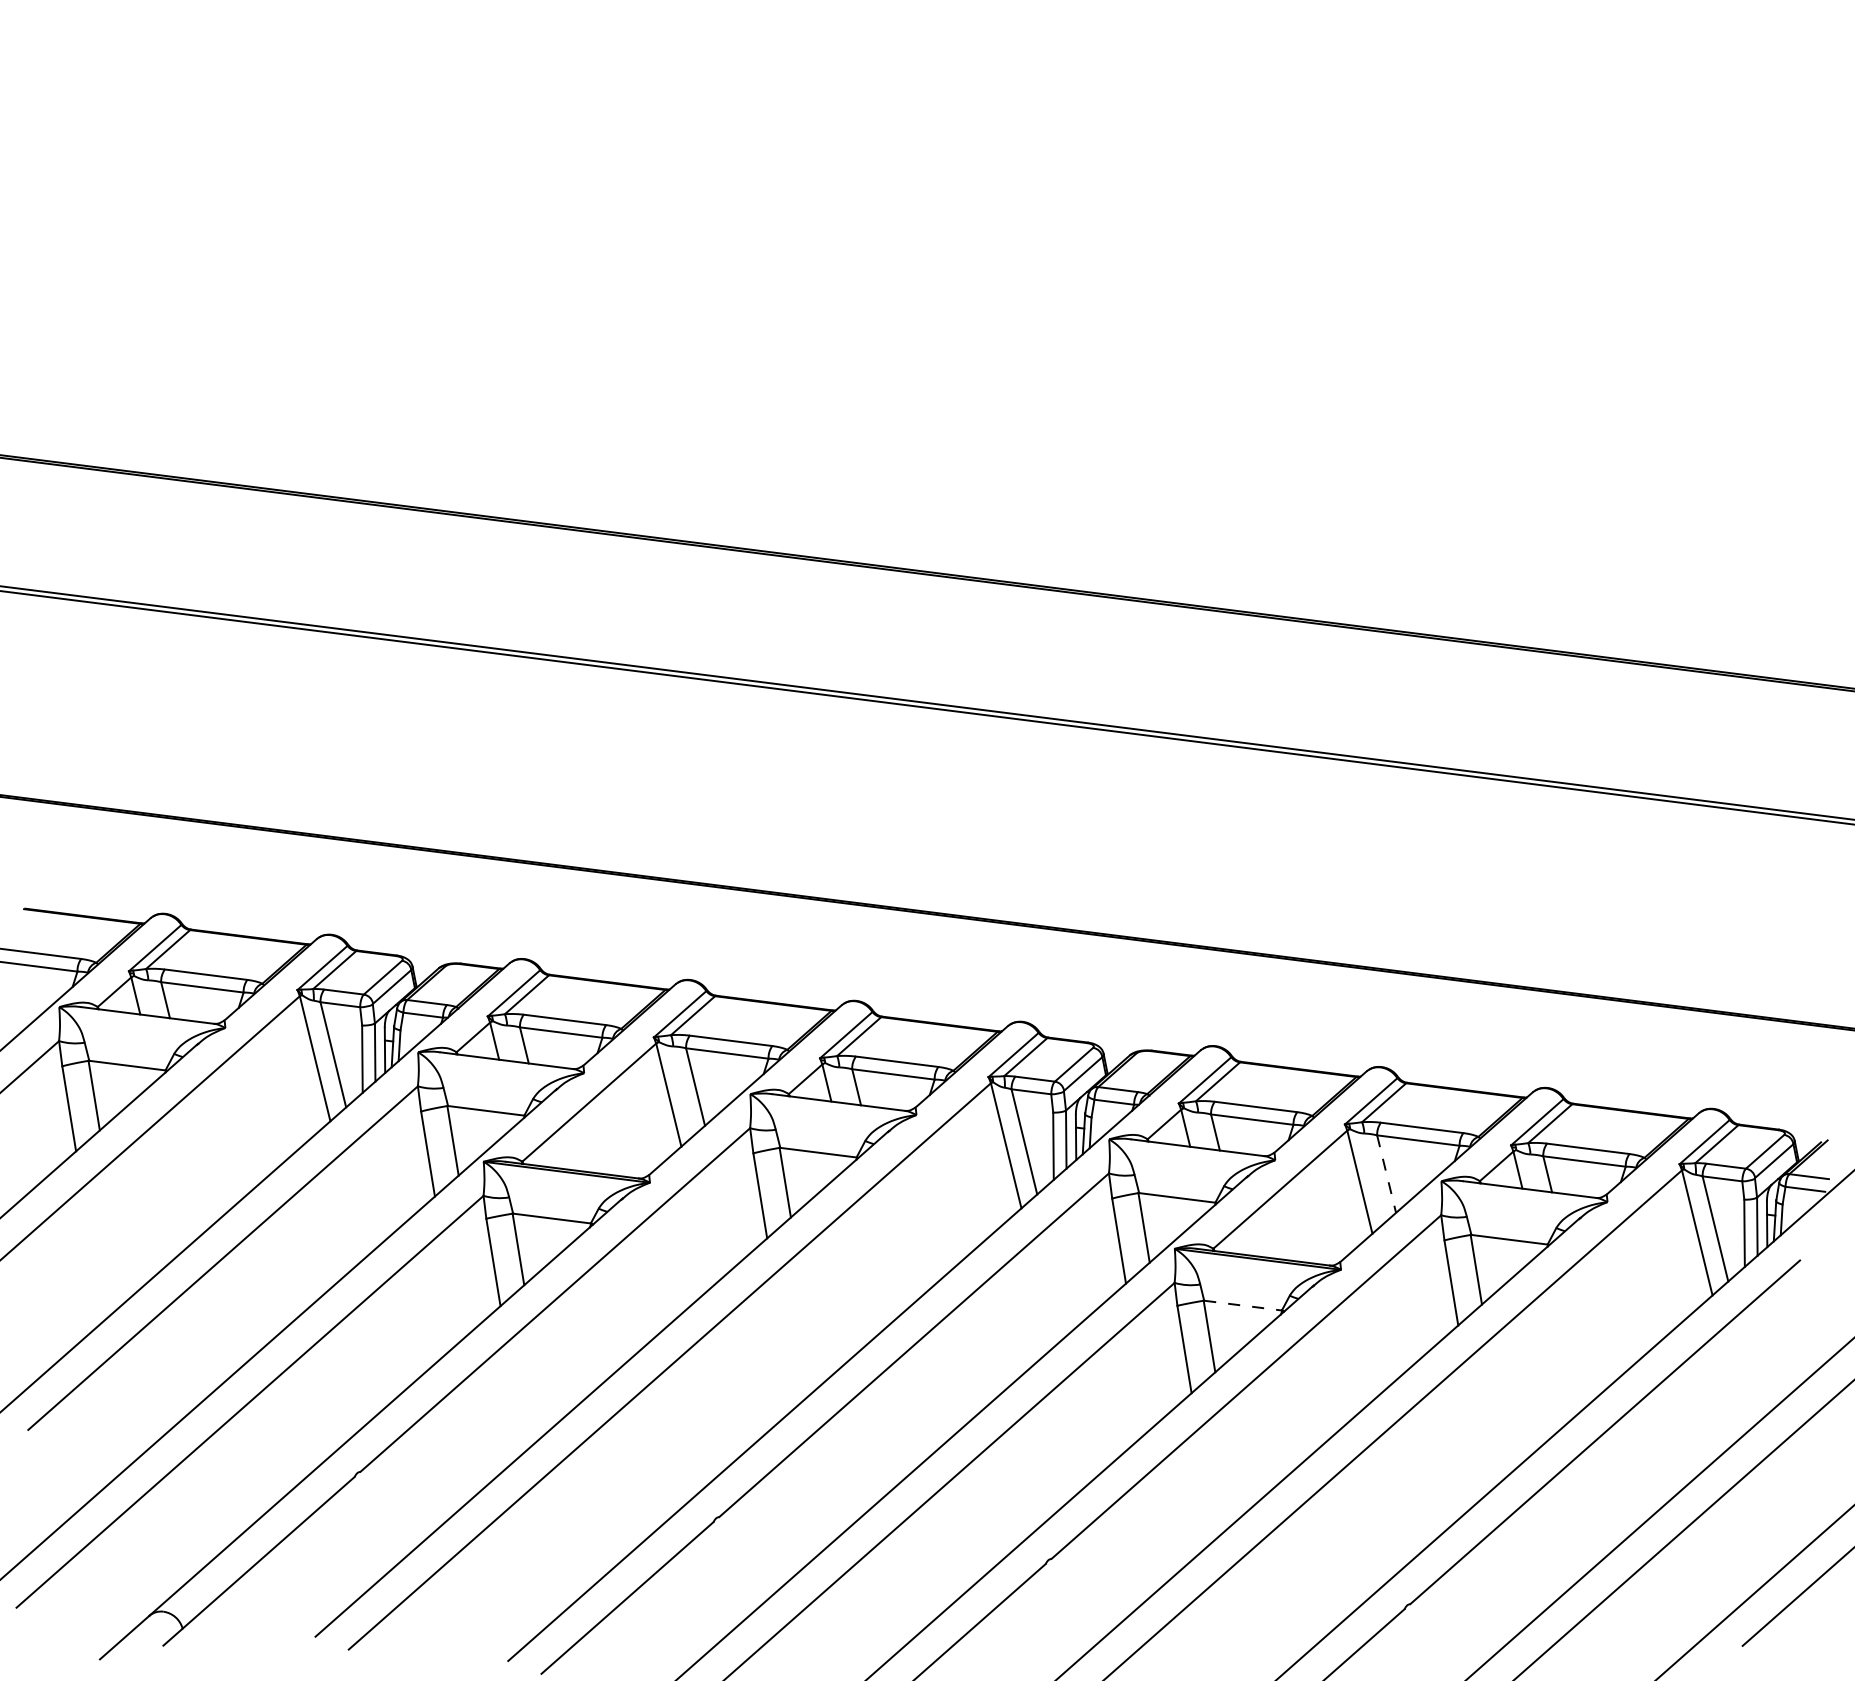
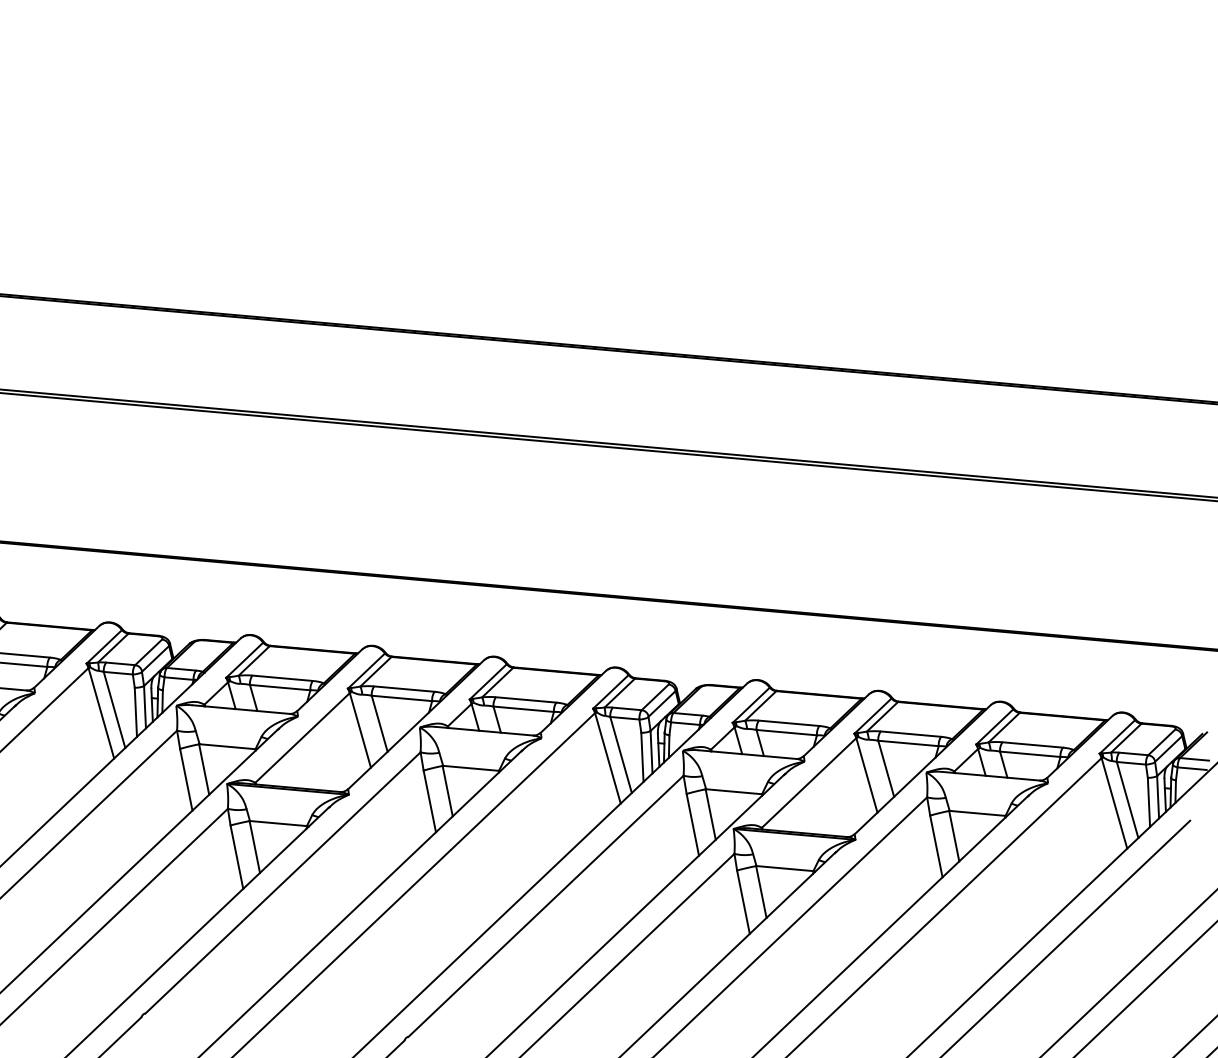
line: (1386, 1174) -> (886, 769), dashed -> solid
line: (1243, 1305) -> (785, 868), dashed -> solid

